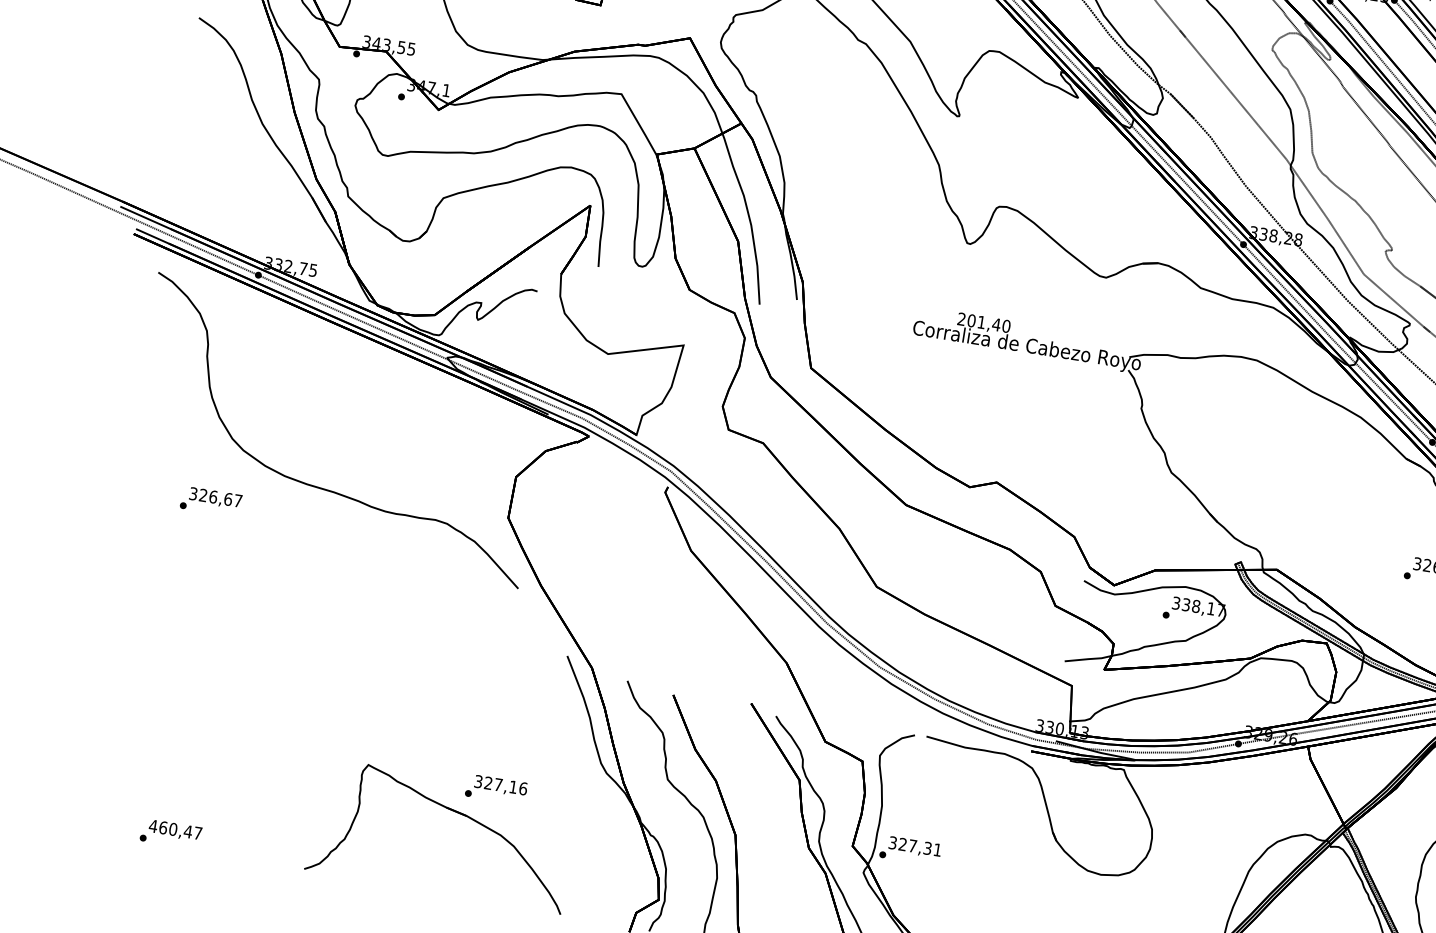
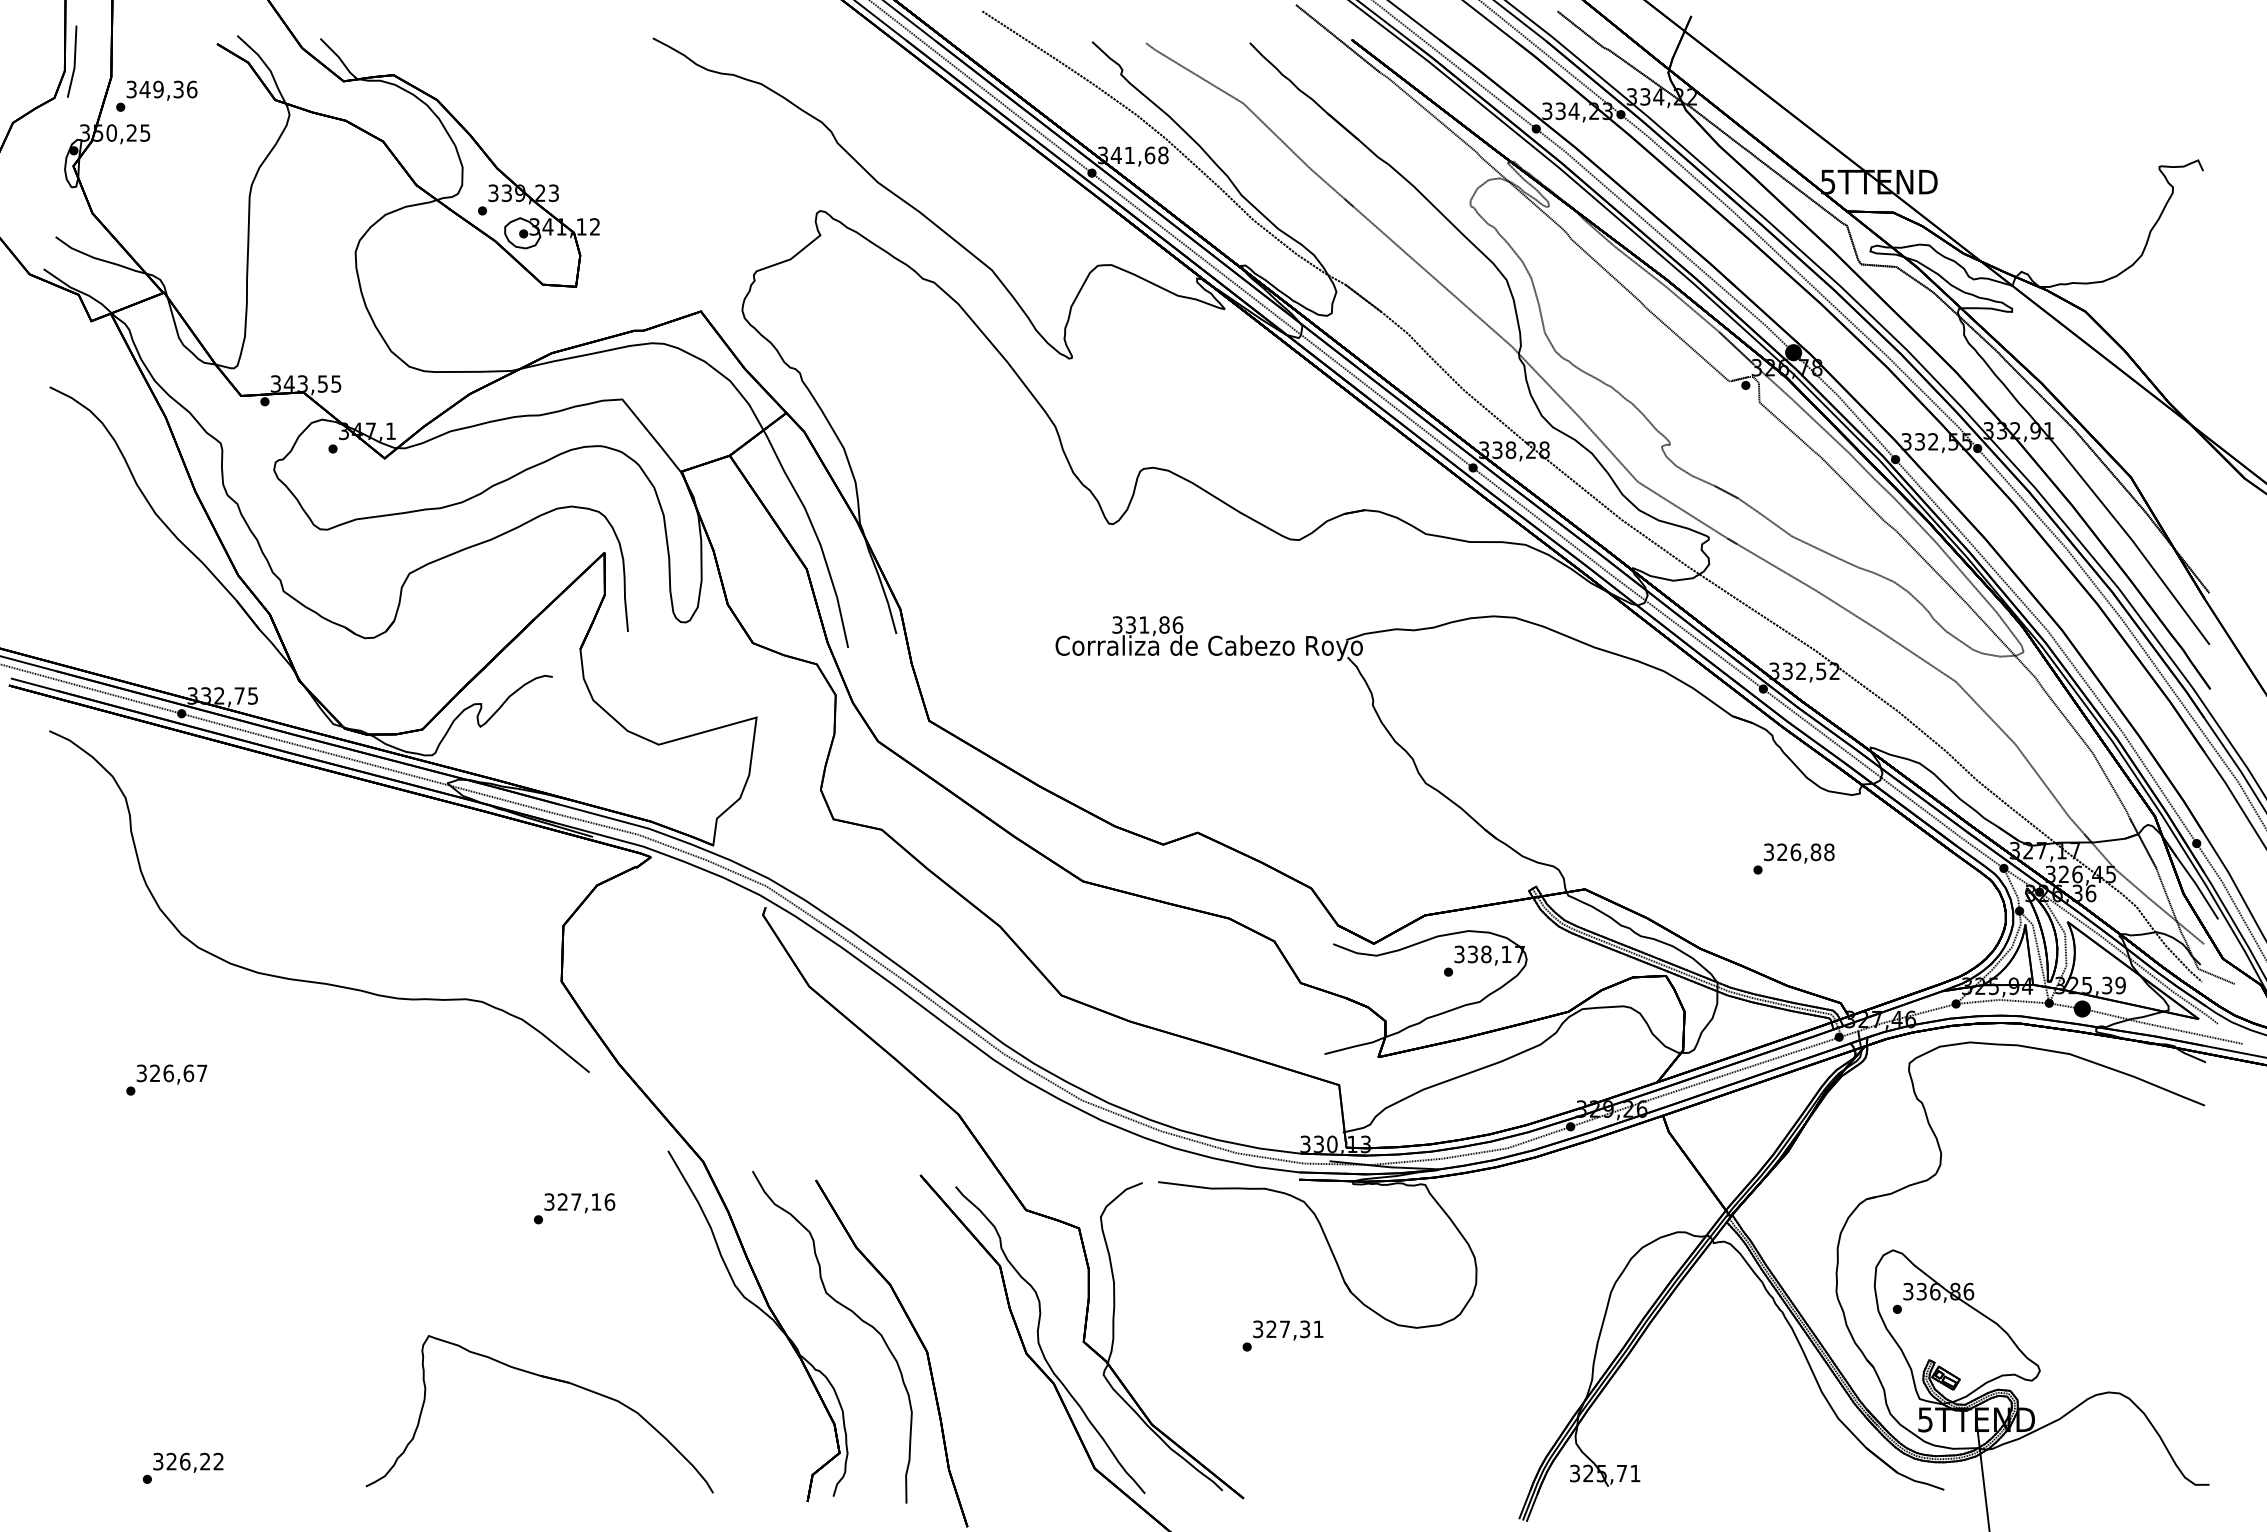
text: (984, 322) -> (1147, 624), 201,40 -> 331,86
text: (211, 501) -> (166, 1079), moved
text: (496, 789) -> (574, 1208), moved
text: (175, 829) -> (187, 1461), 460,47 -> 326,22
text: (910, 850) -> (1282, 1335), moved

